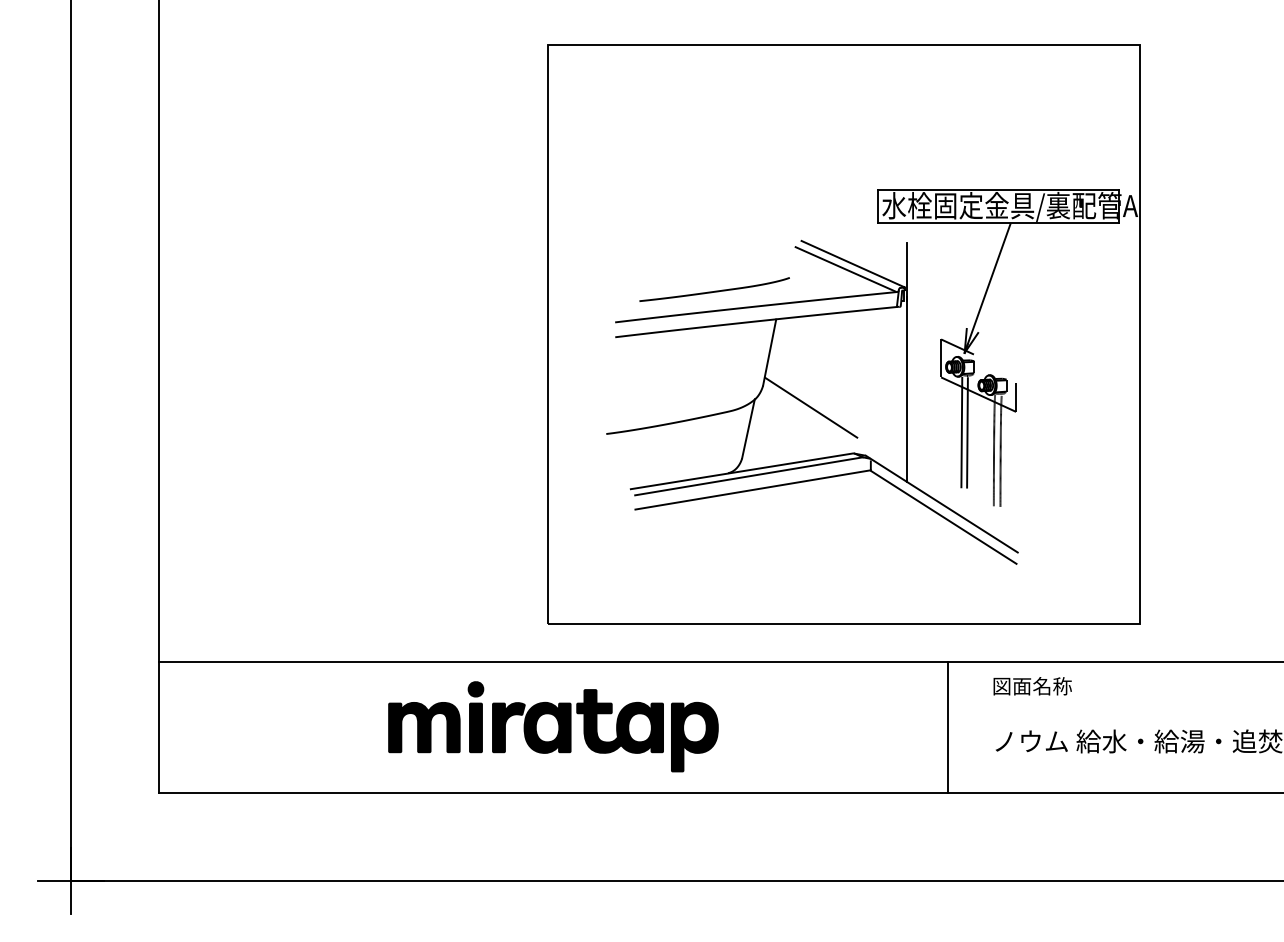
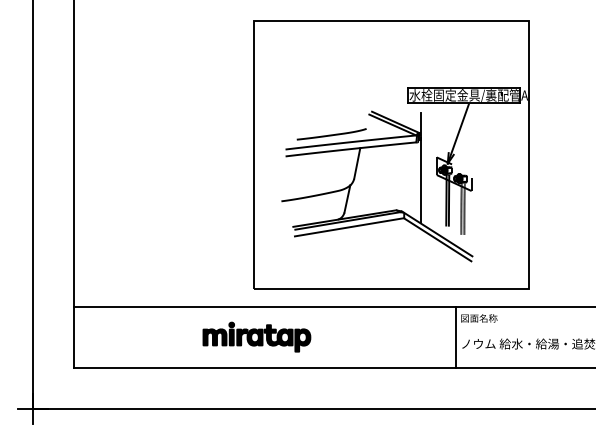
line: (811, 408) -> (376, 189), removed
part: (552, 725) -> (256, 336), size x0.7
line: (949, 727) -> (456, 337), moved

